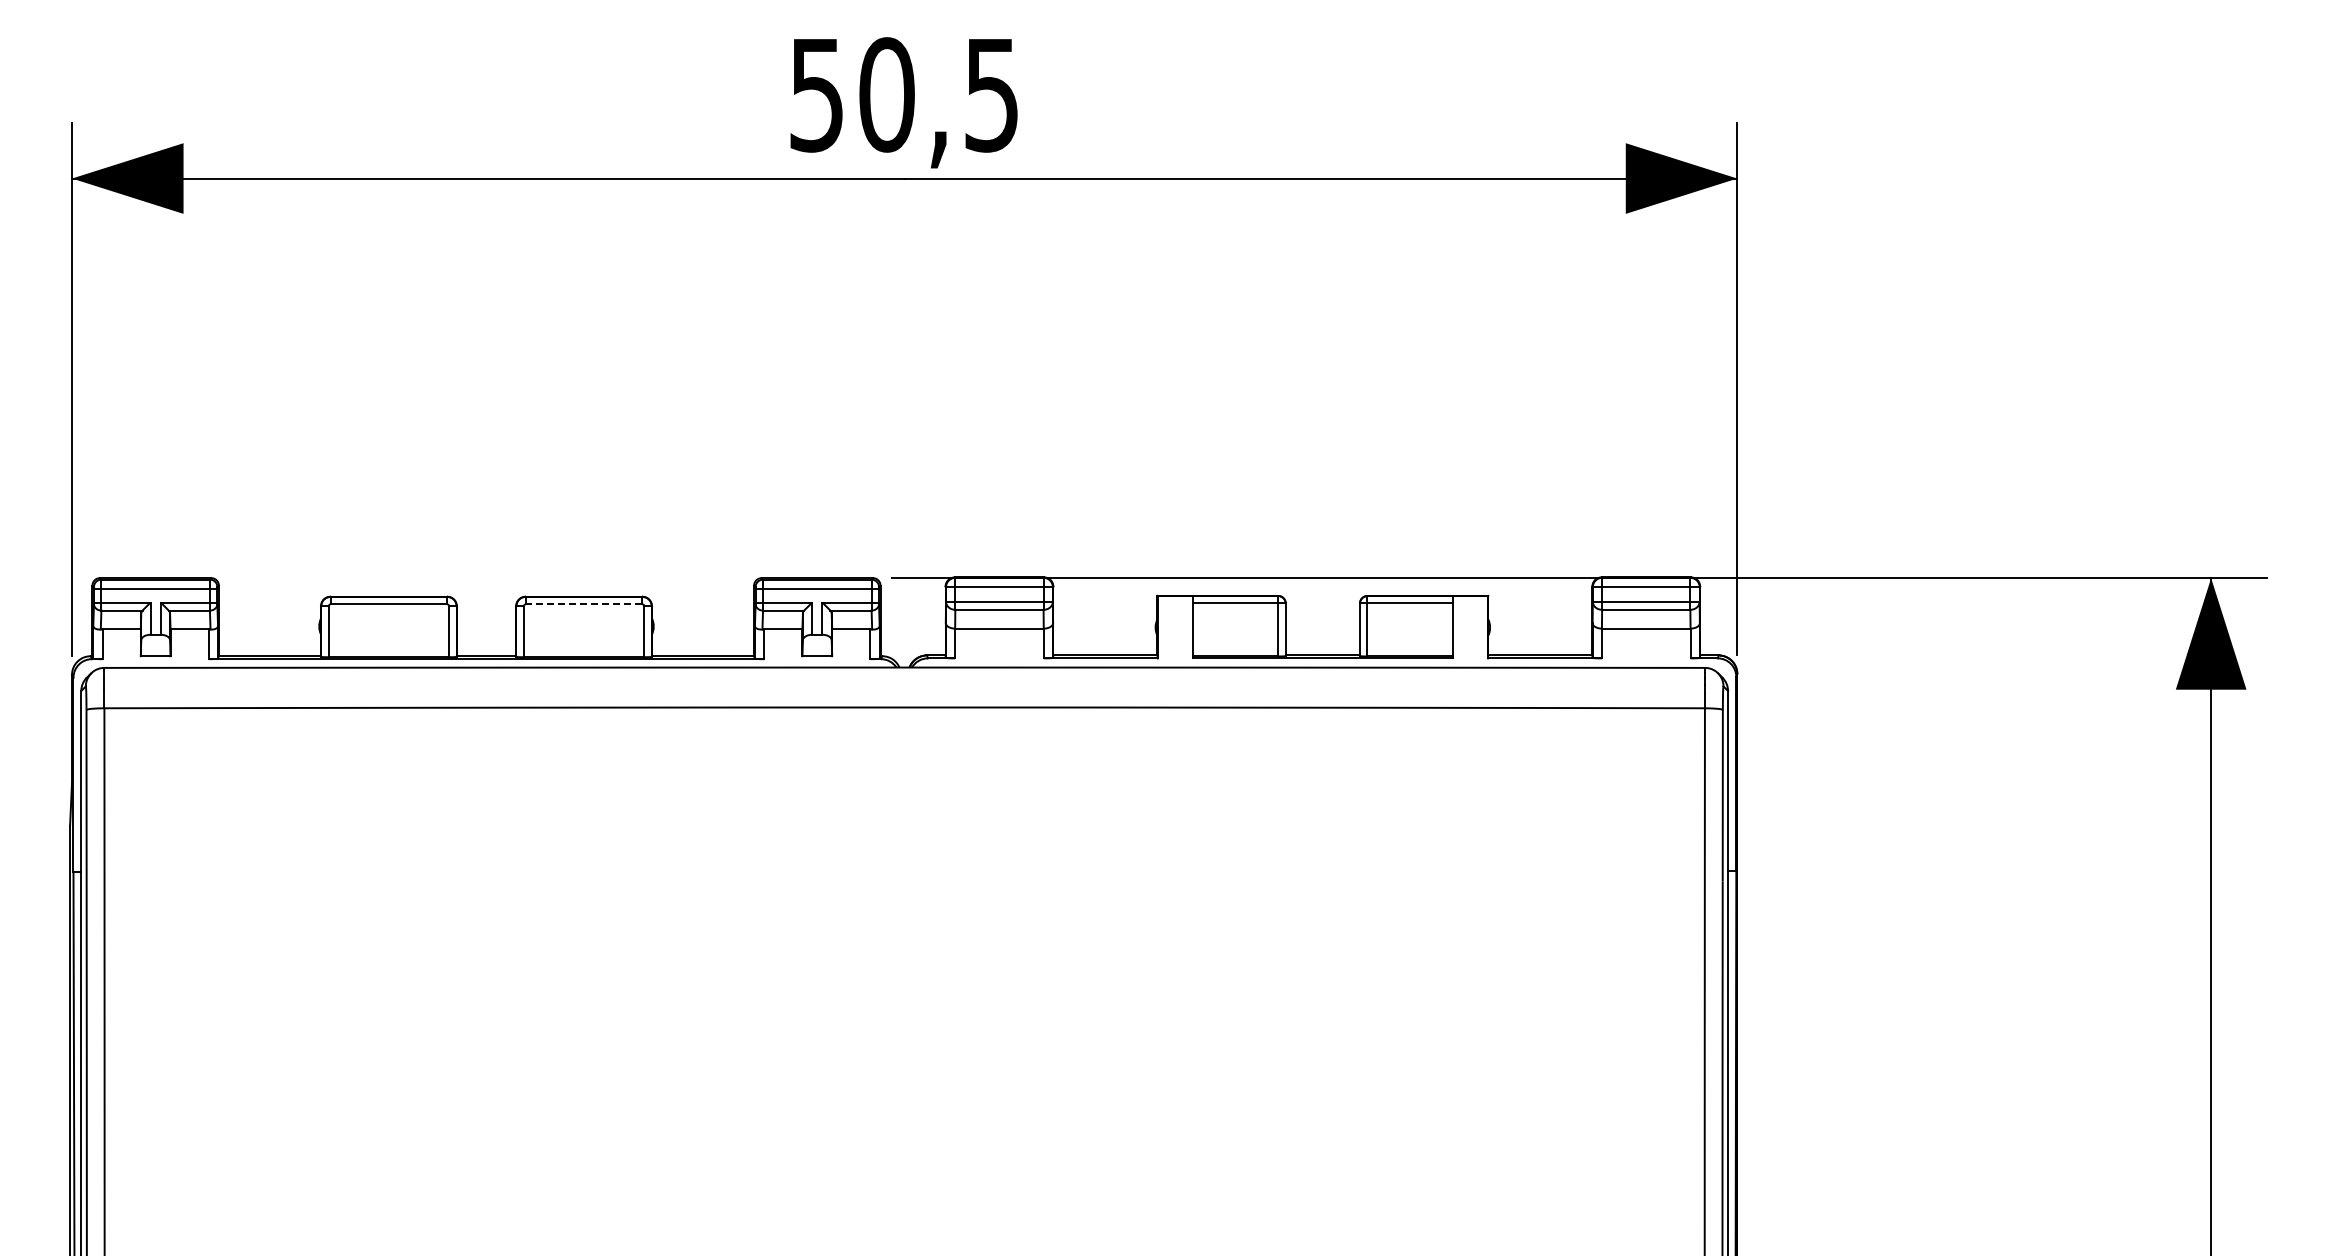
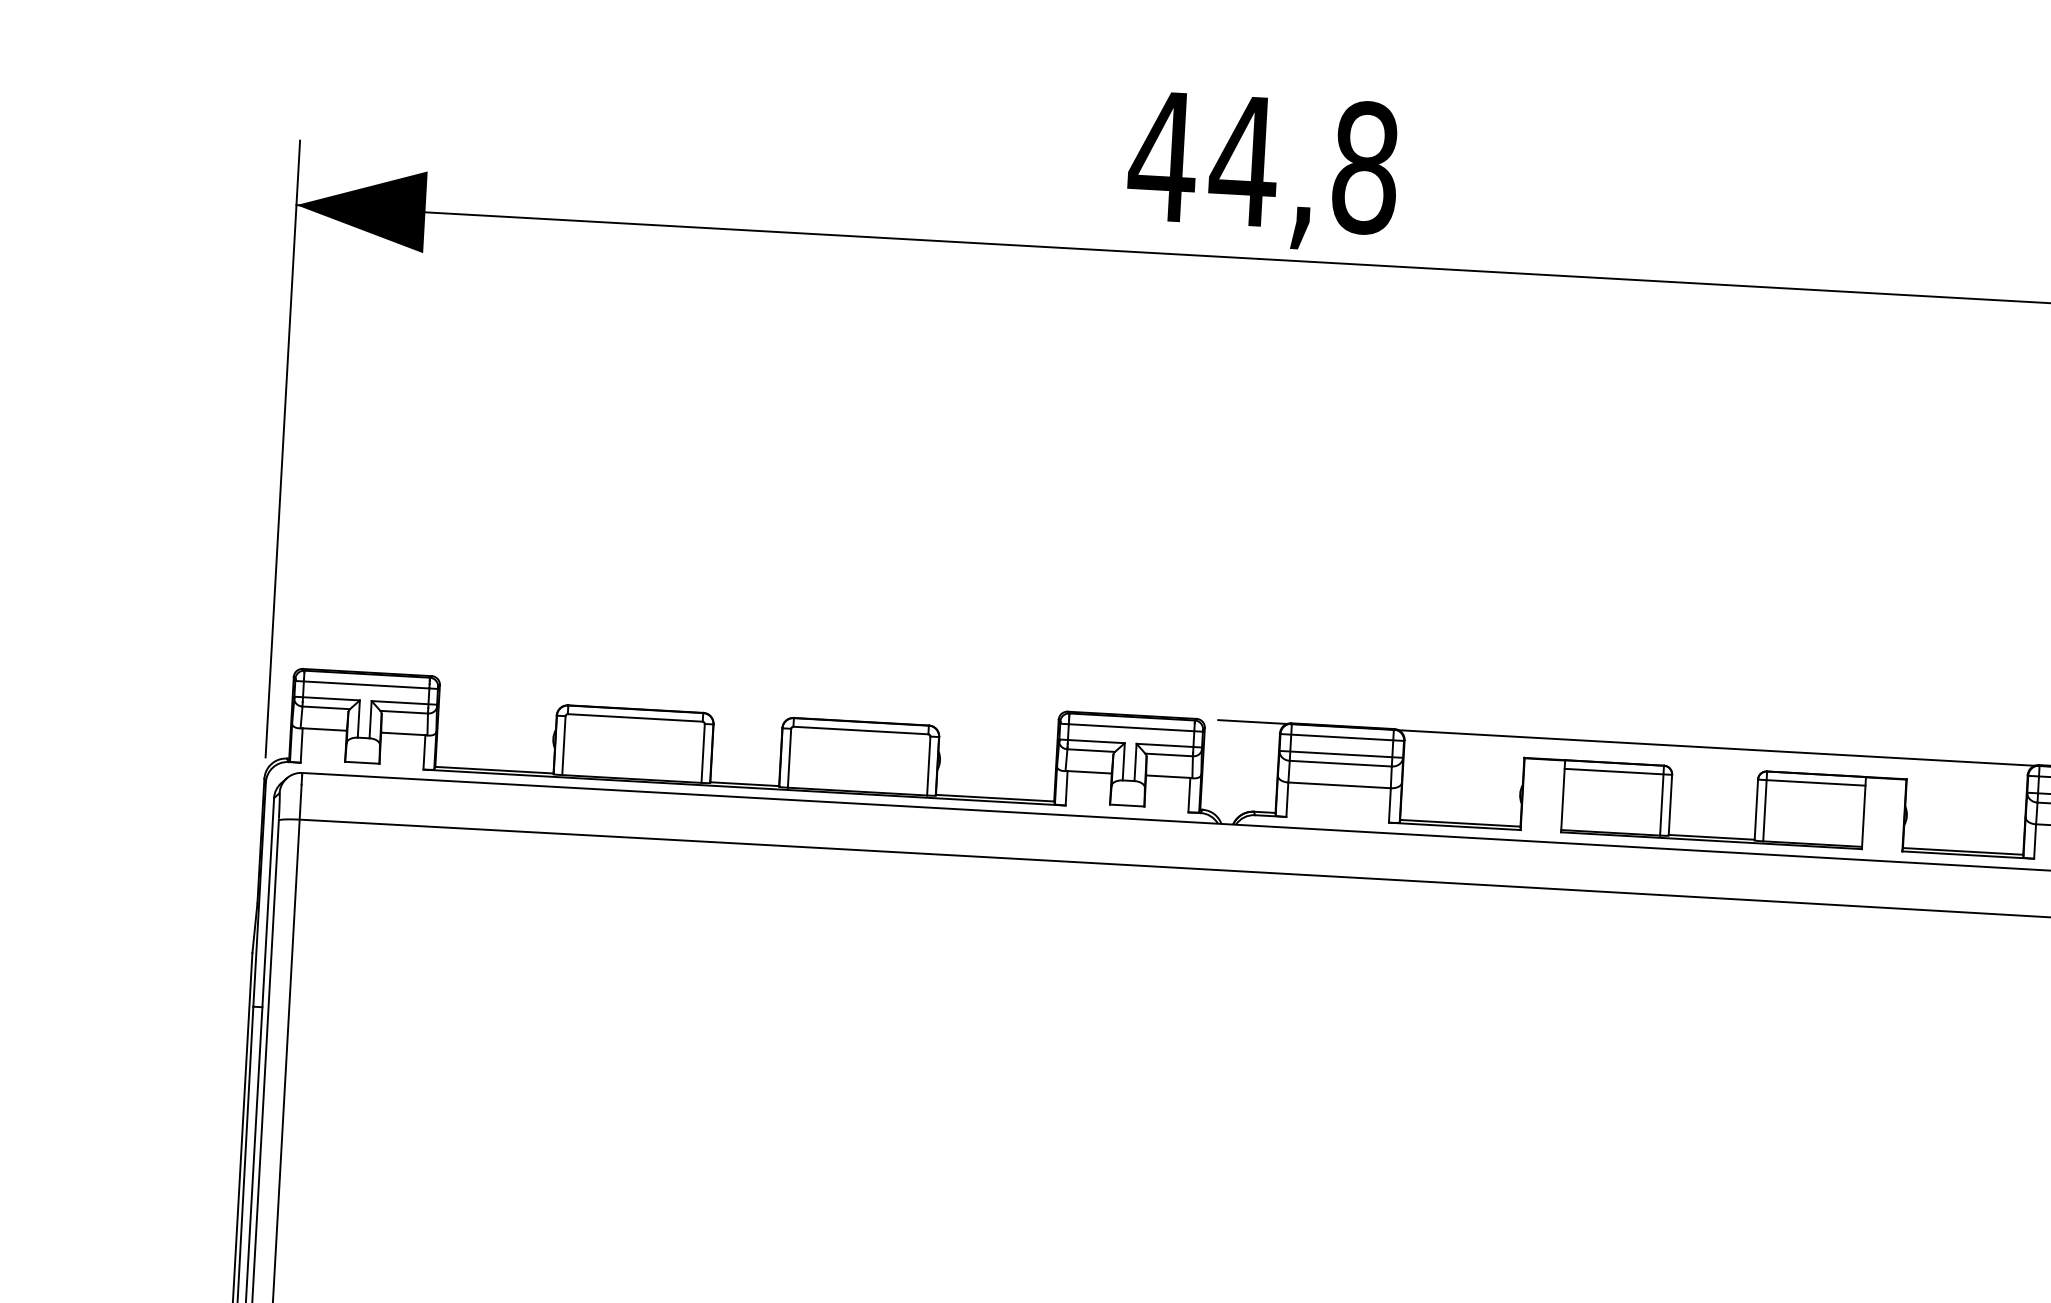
text: (903, 94) -> (1263, 161), 50,5 -> 44,8
line: (583, 604) -> (860, 730), dashed -> solid

